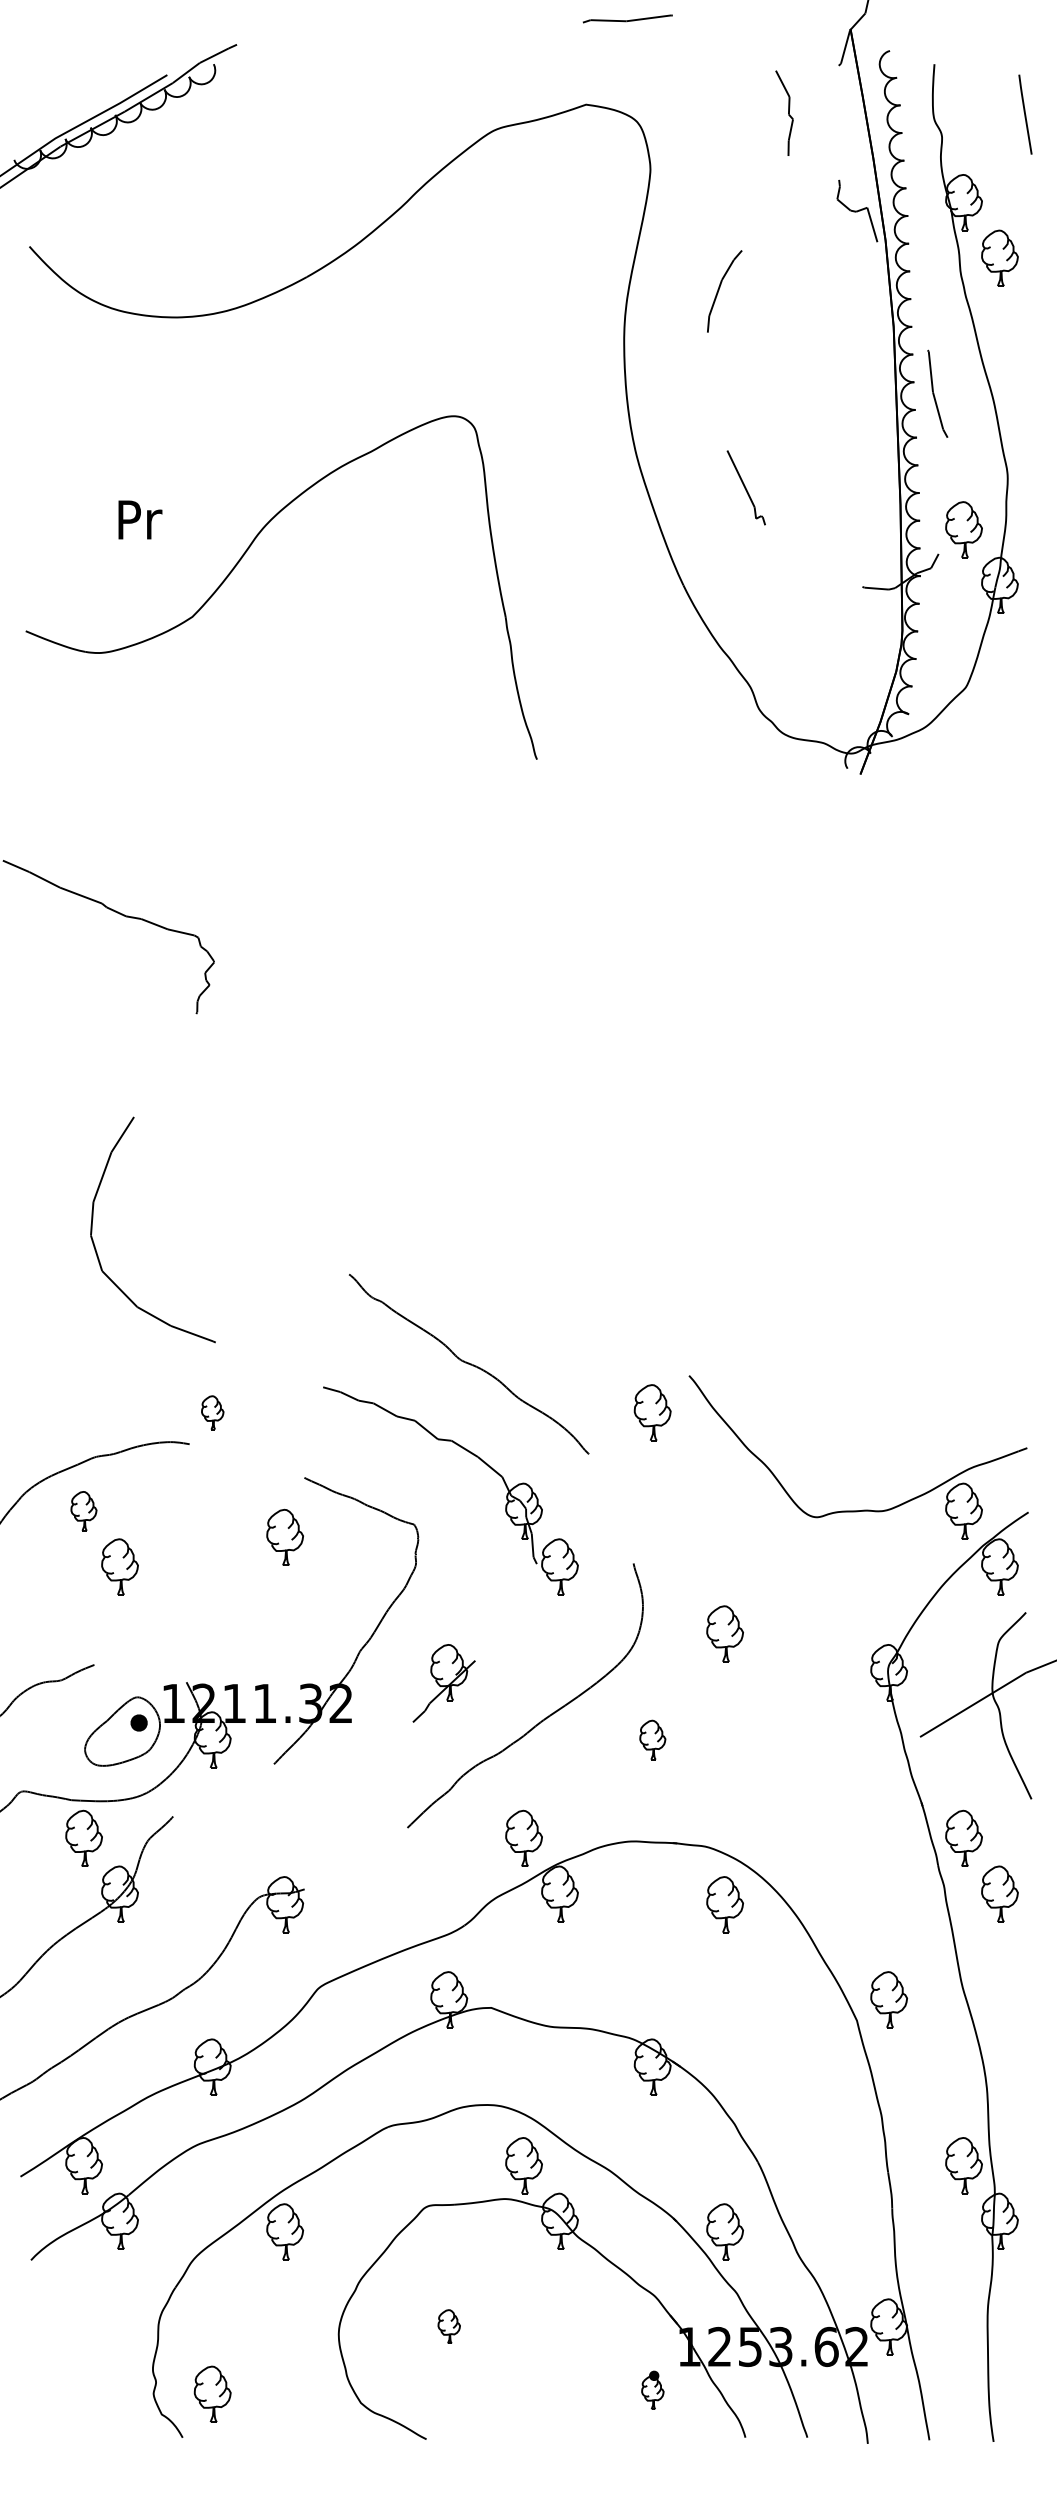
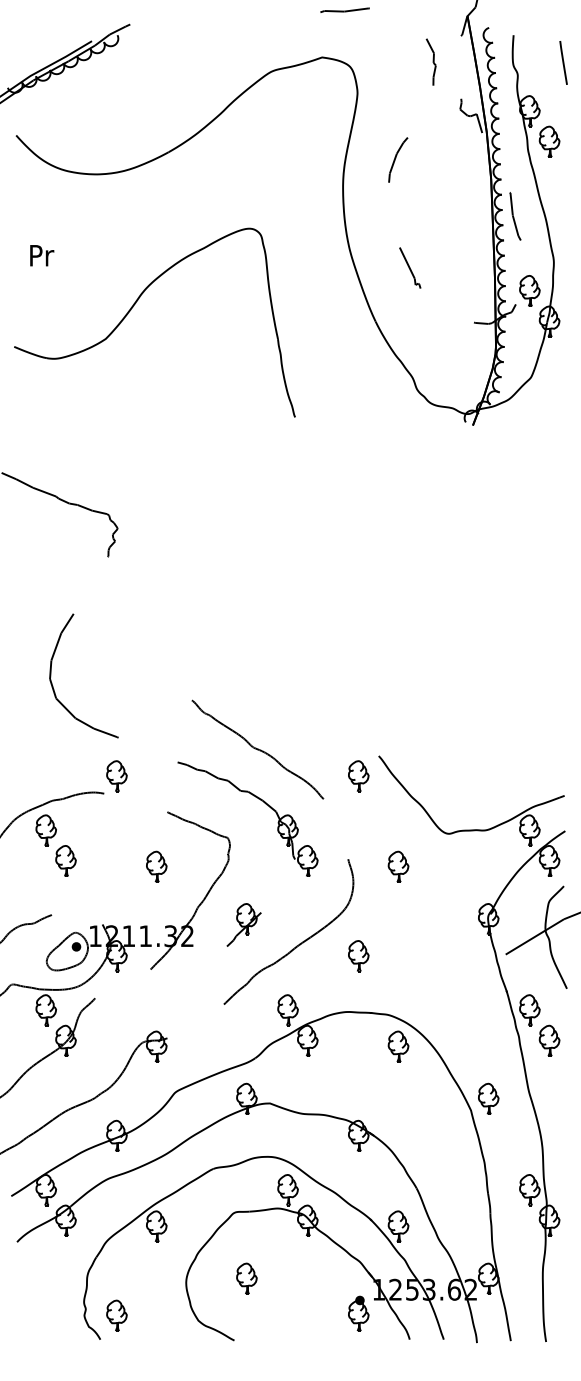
text: (140, 519) -> (42, 255), moved
part: (211, 1412) -> (116, 776), size x1.67
part: (82, 1511) -> (45, 830), size x1.43
part: (284, 1536) -> (156, 866), moved
part: (725, 1633) -> (398, 866), moved
part: (652, 1740) -> (358, 956), size x1.43
part: (448, 2326) -> (246, 1278), size x1.67
part: (652, 2390) -> (358, 1313), size x1.67

